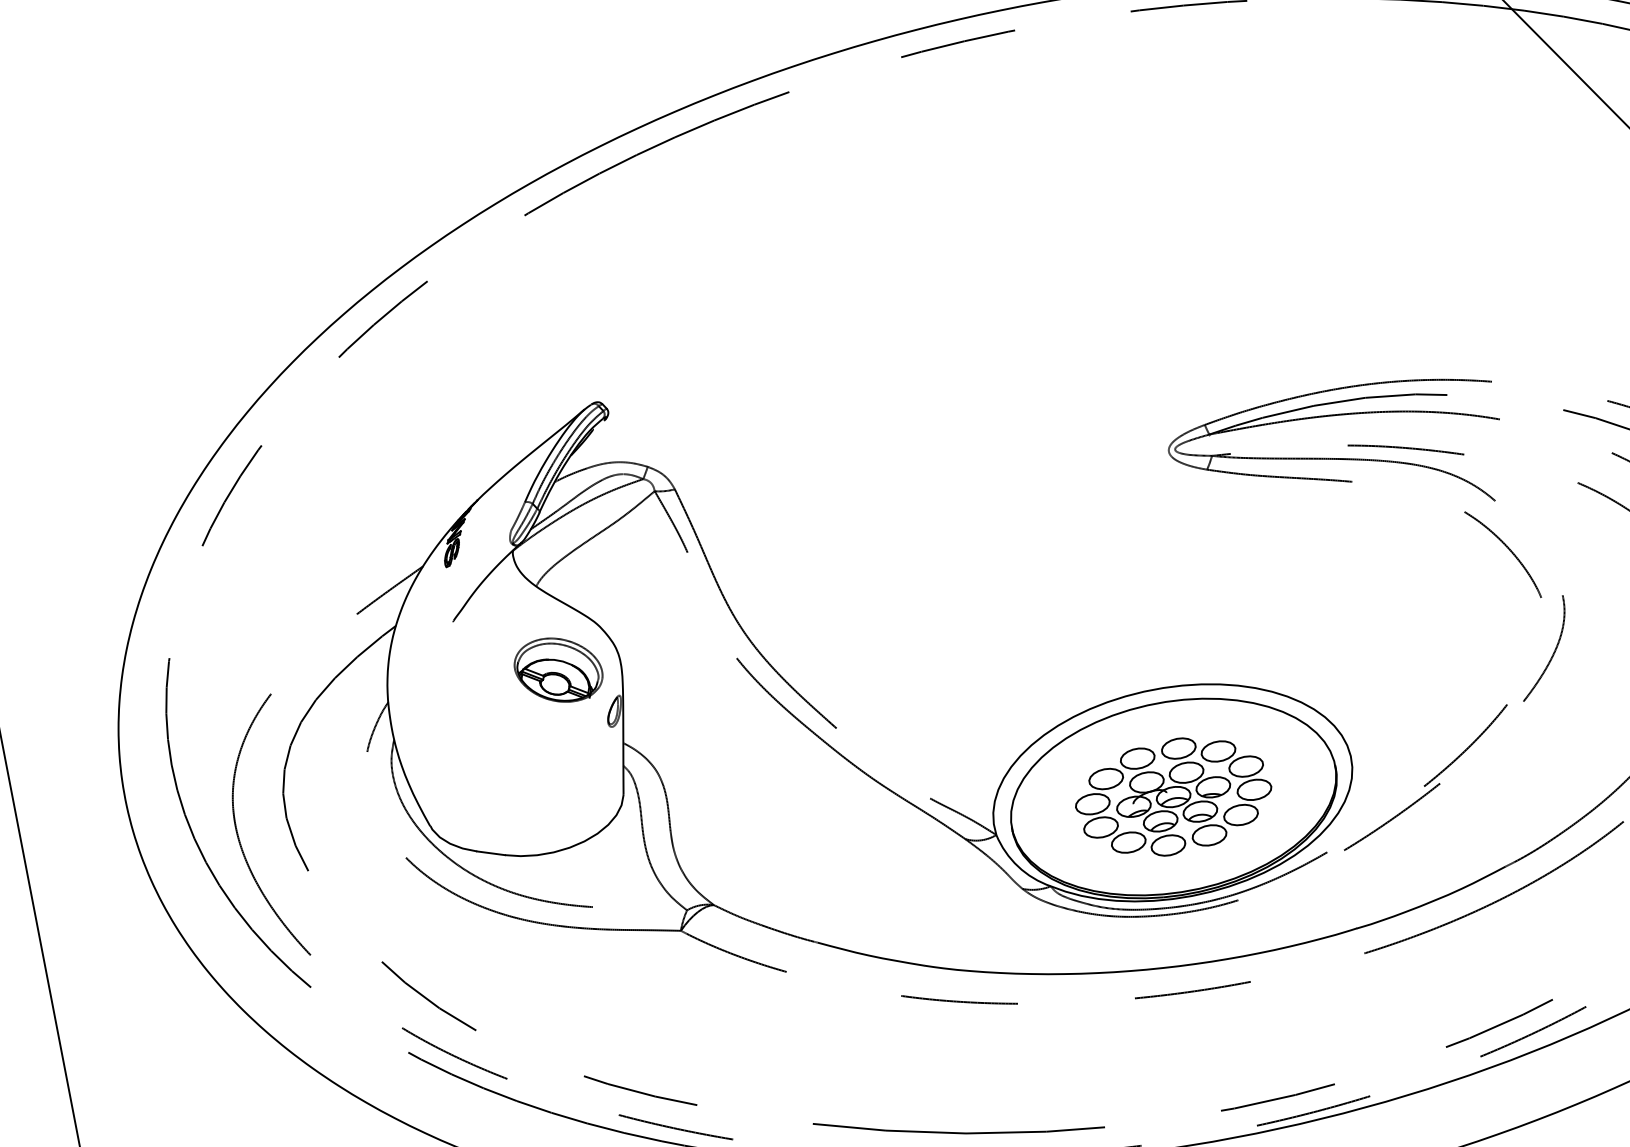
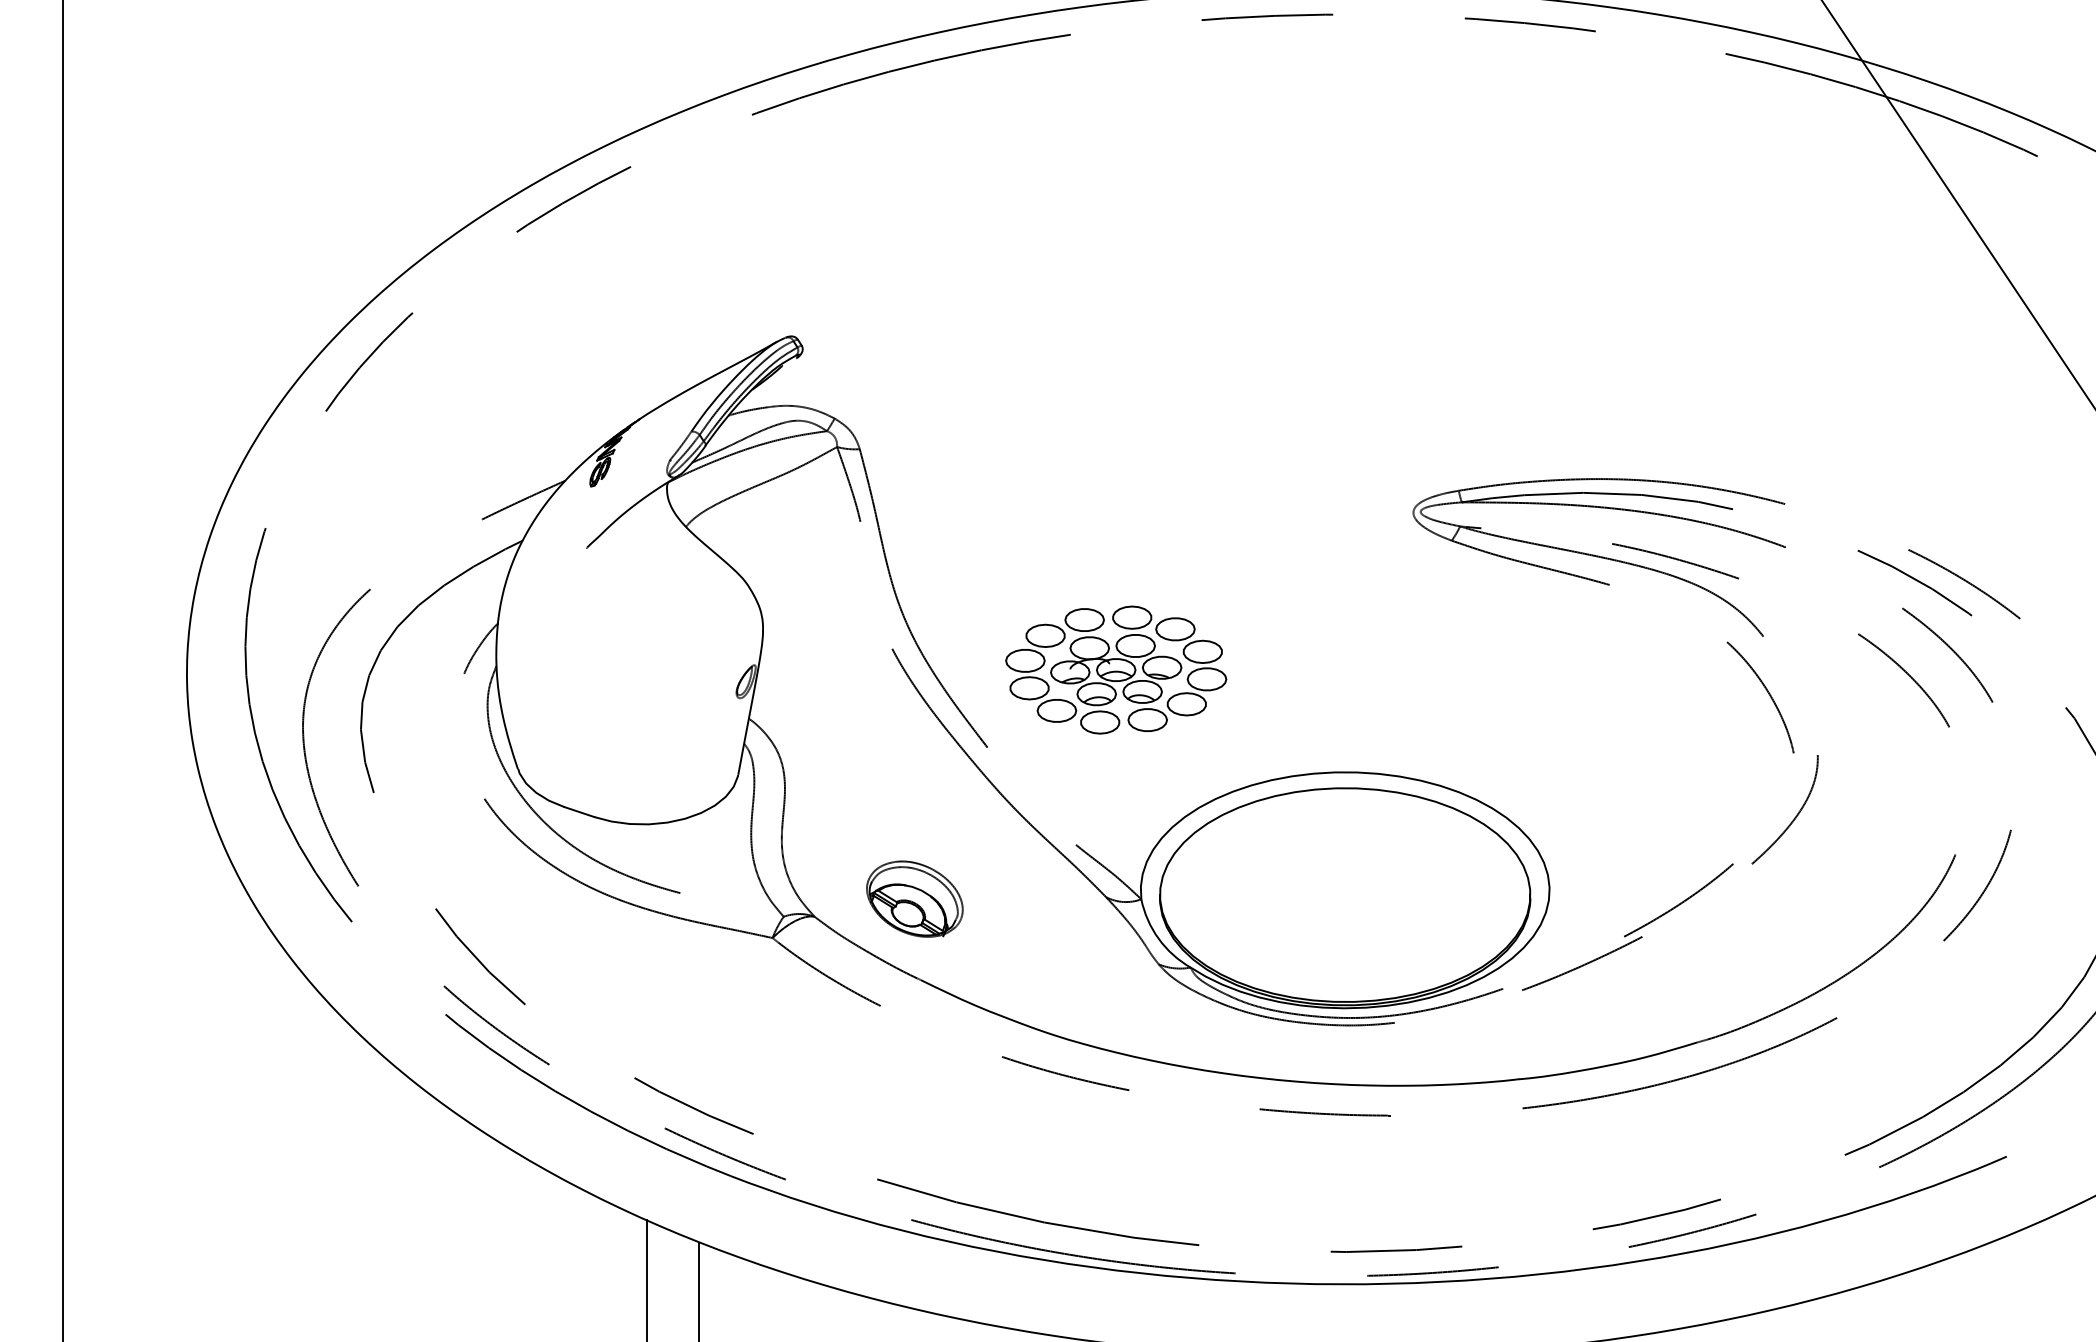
part: (558, 669) -> (914, 898), moved
part: (1173, 796) -> (1116, 669), moved

